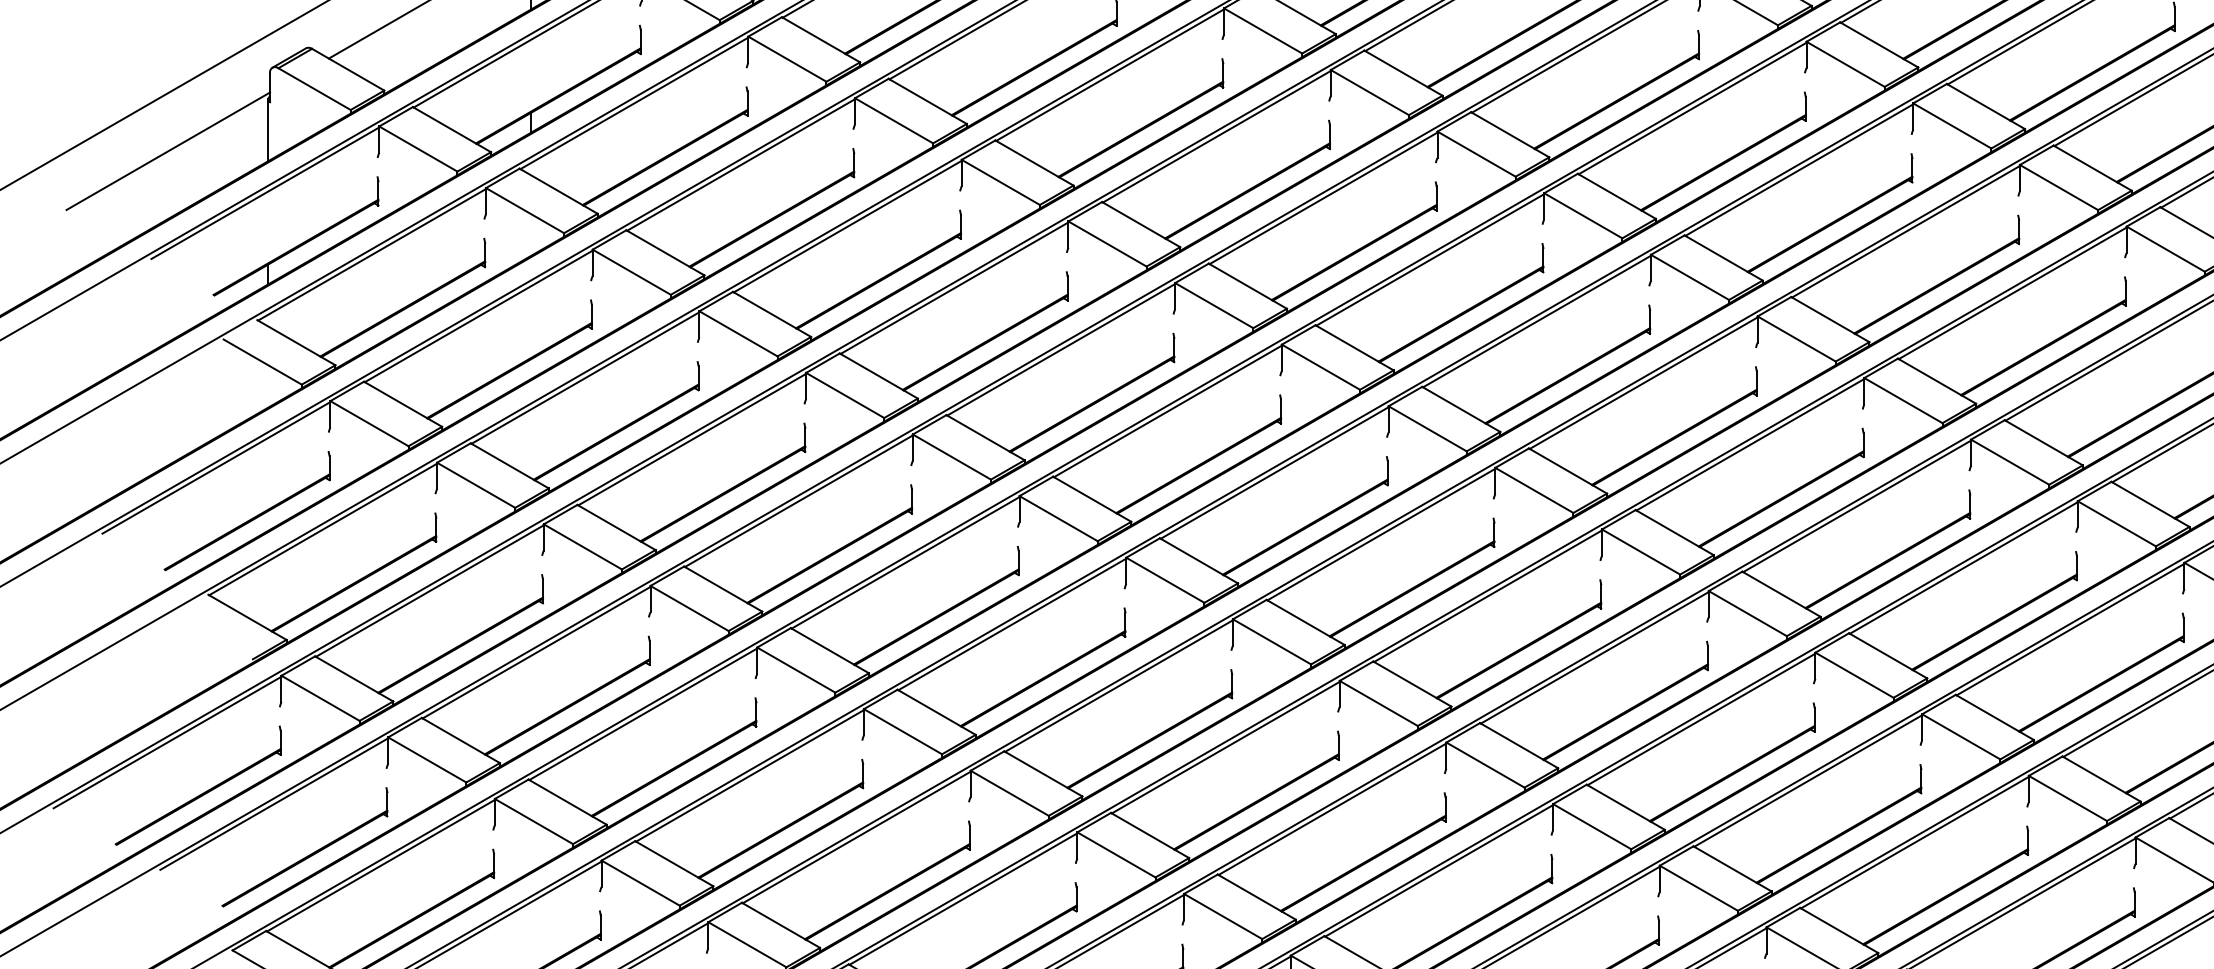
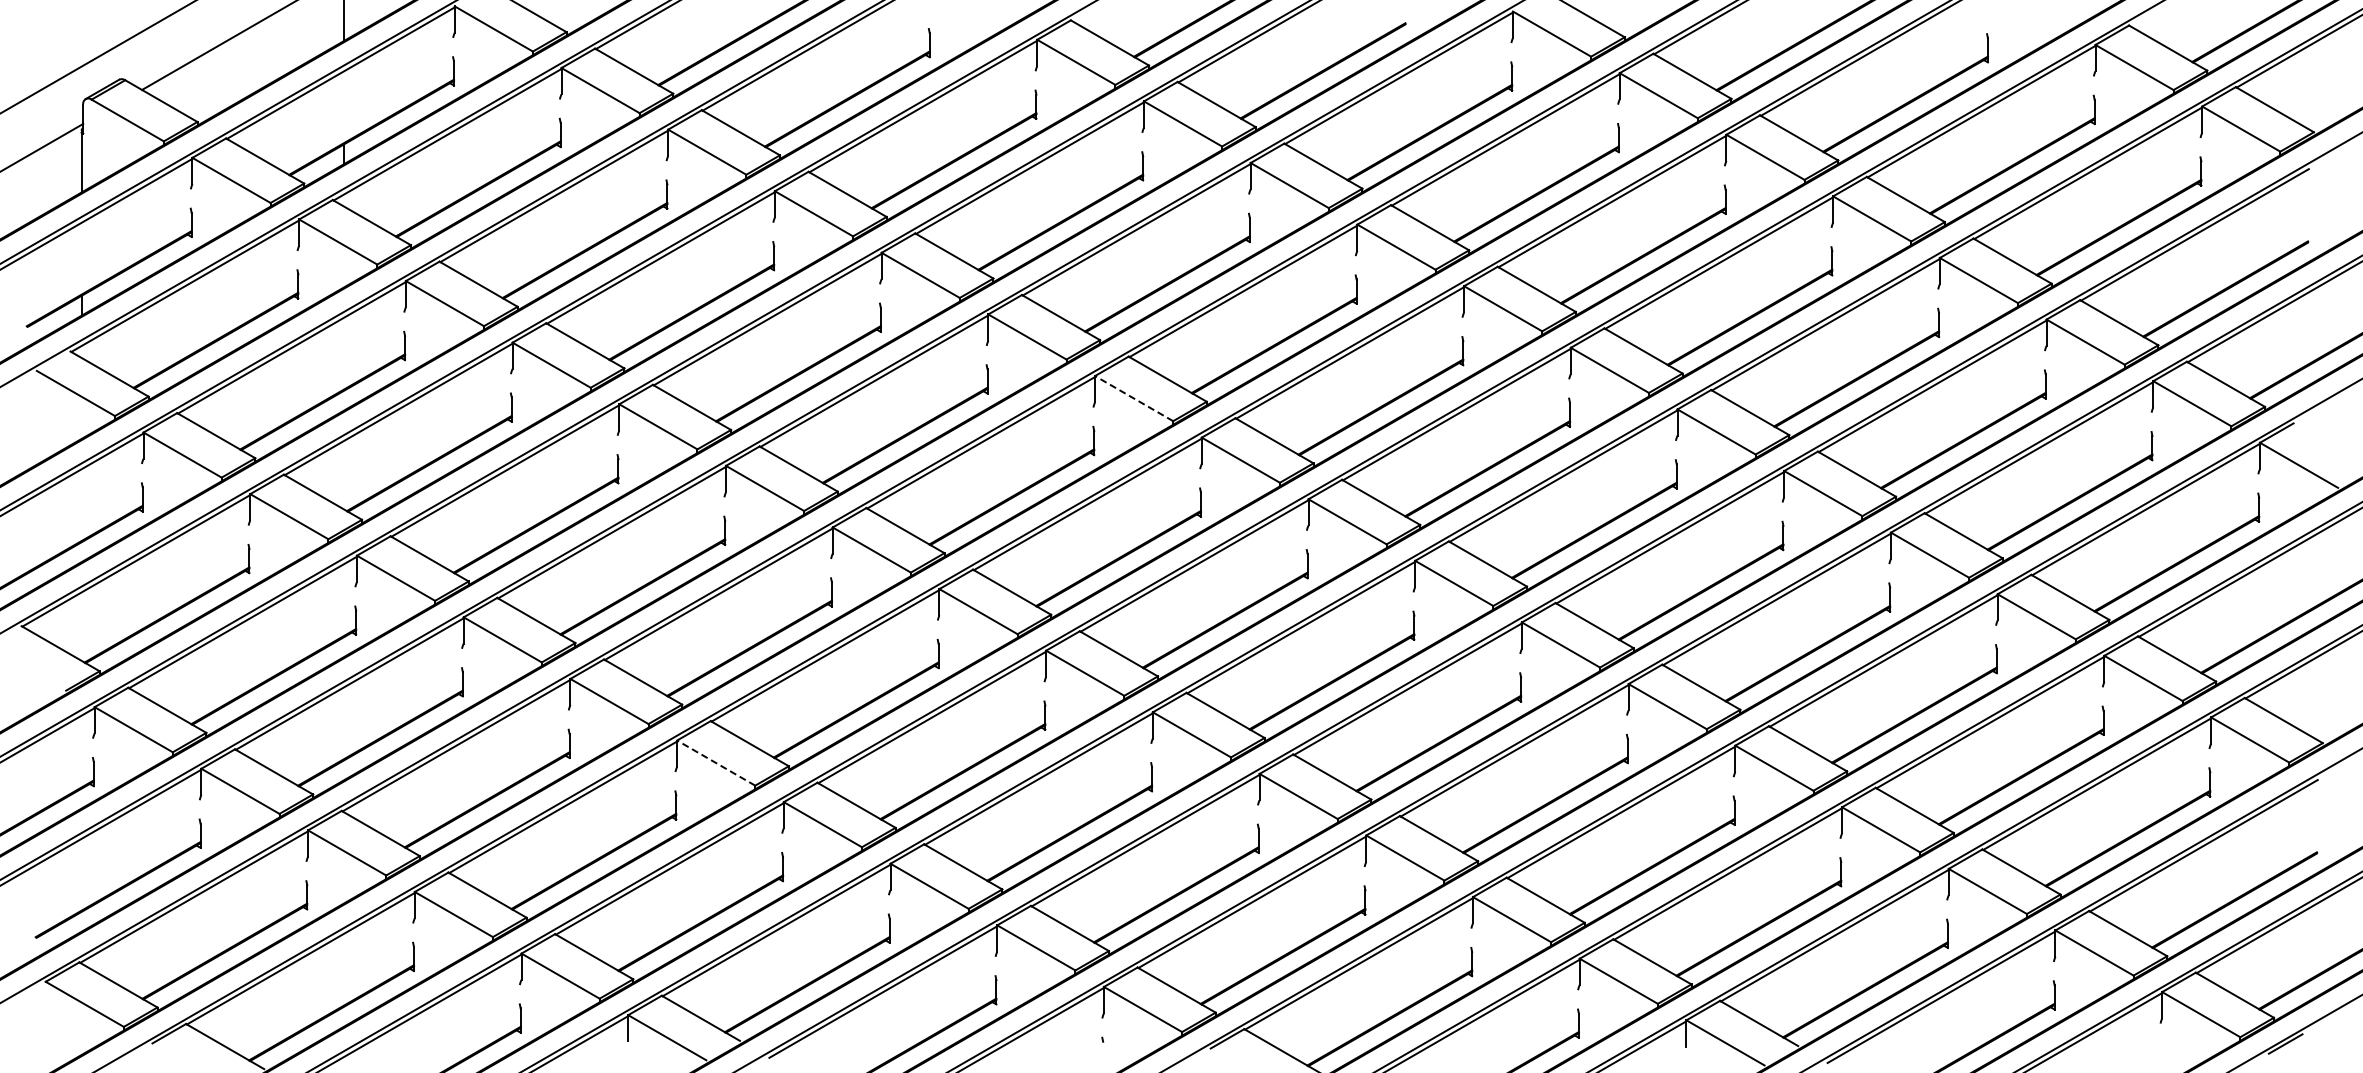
line: (1320, 367) -> (1133, 398), solid -> dashed
line: (902, 731) -> (715, 762), solid -> dashed

